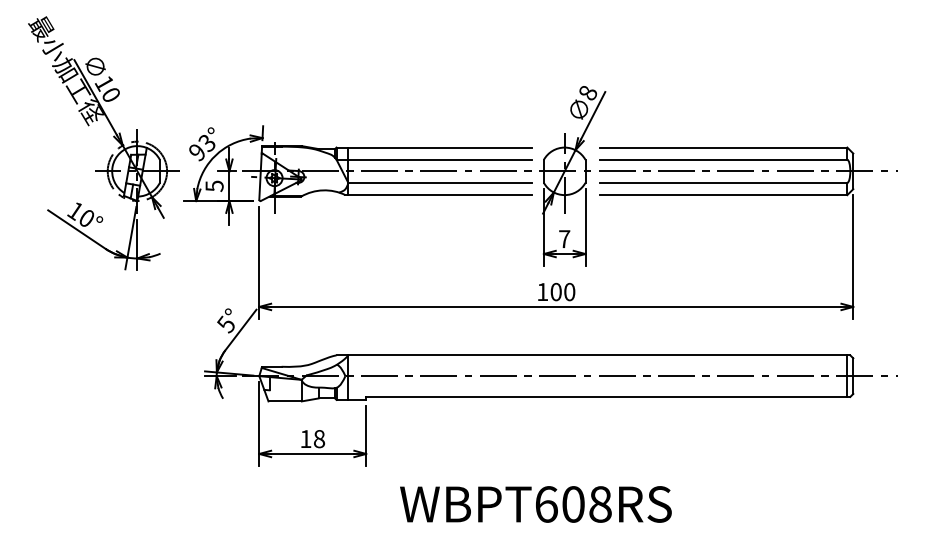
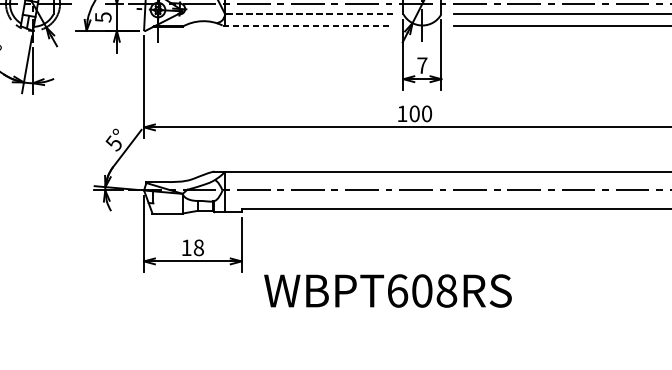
line: (439, 182) -> (308, 14), solid -> dashed
line: (439, 195) -> (308, 25), solid -> dashed
text: (535, 504) -> (387, 291), moved

